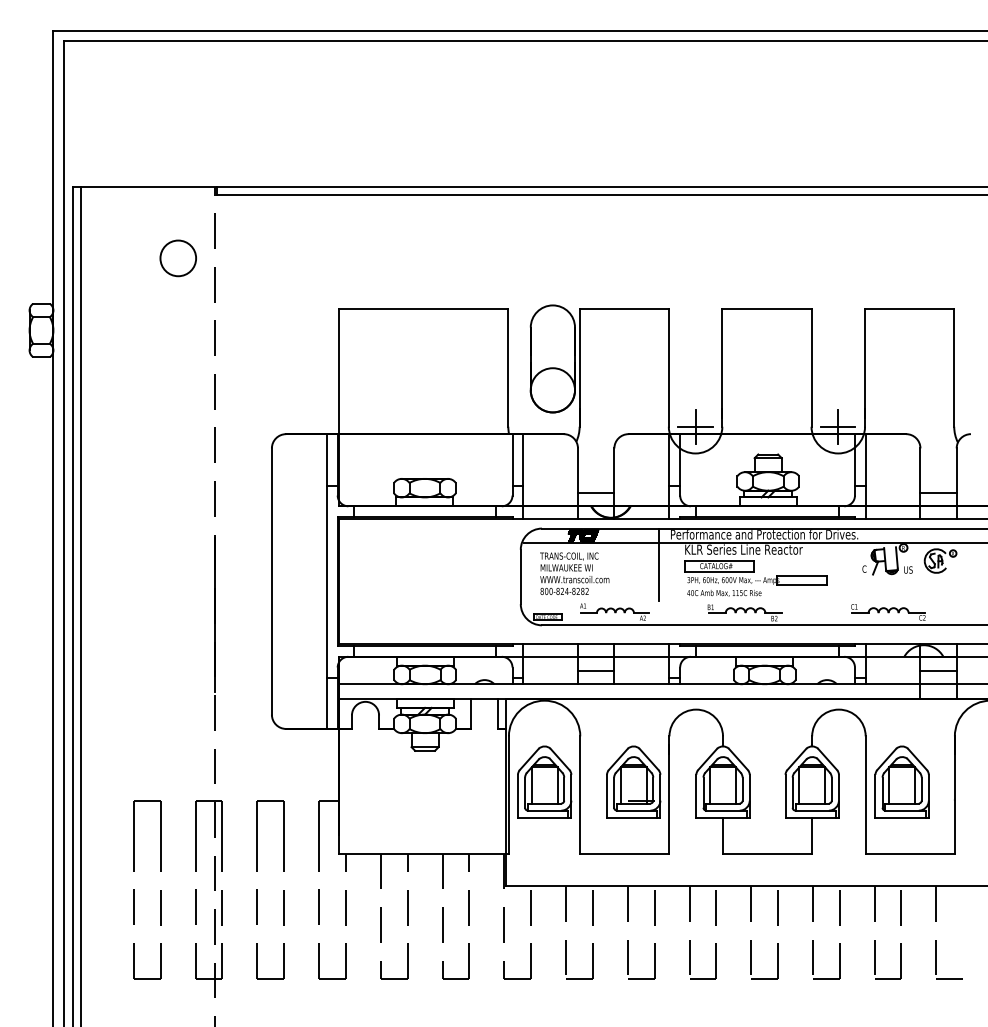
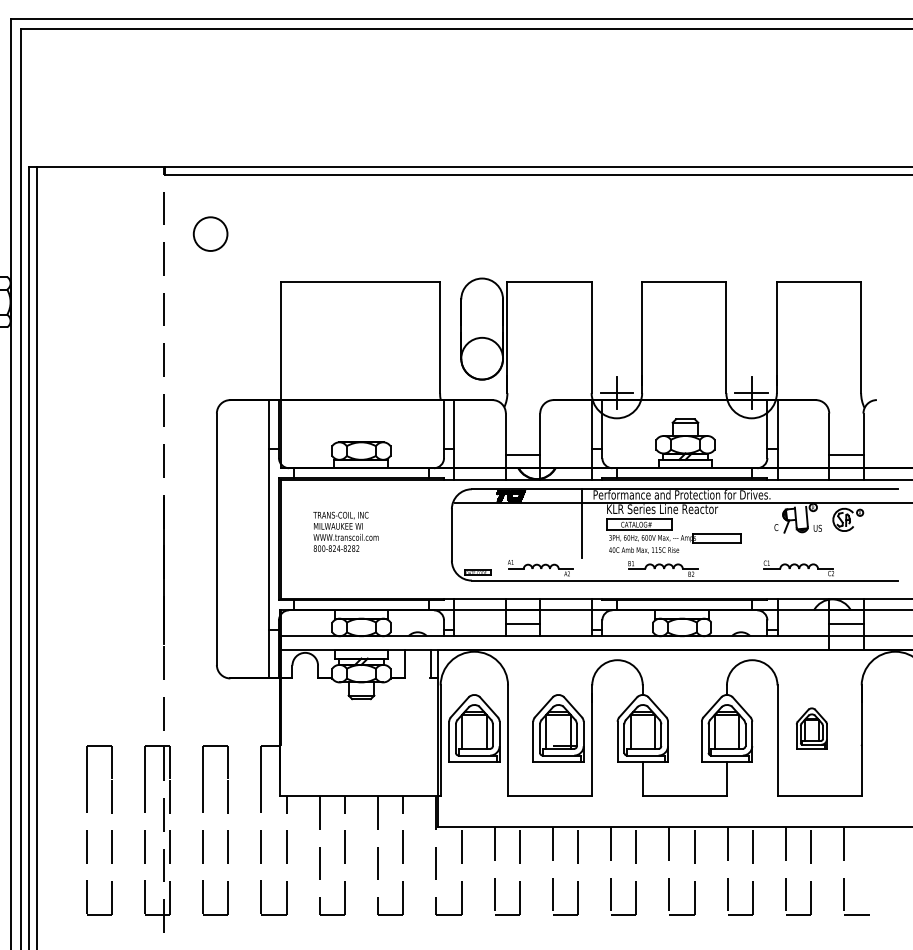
circle: (177, 258) -> (209, 234), moved
text: (574, 573) -> (345, 531), moved
part: (901, 781) -> (811, 728), size x0.6

